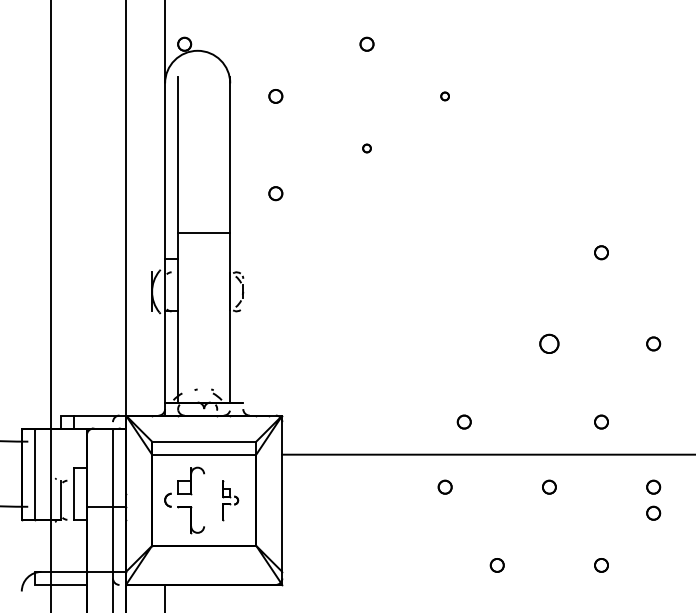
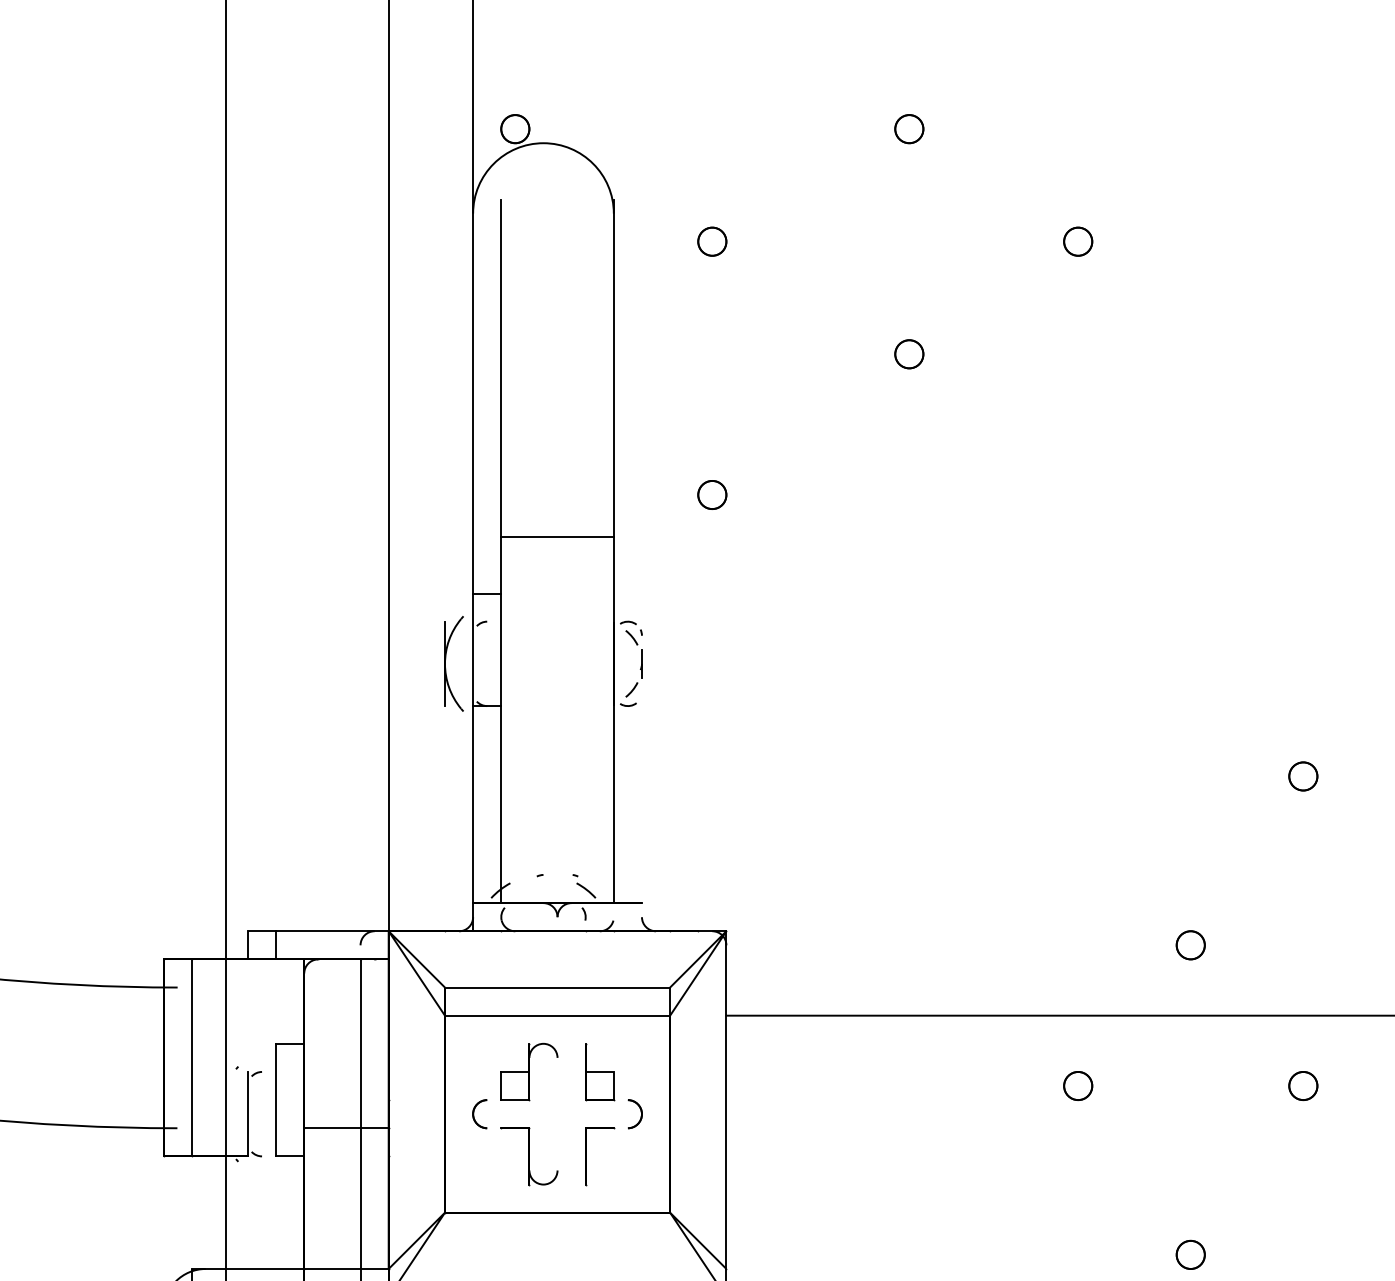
part: (444, 96) -> (1076, 241), size x1.67
part: (366, 148) -> (908, 354), size x1.67
part: (275, 193) -> (711, 494), moved
part: (549, 343) -> (1303, 775), size x0.71
part: (463, 421) -> (1189, 944), moved
part: (230, 500) -> (614, 1114), size x1.67

